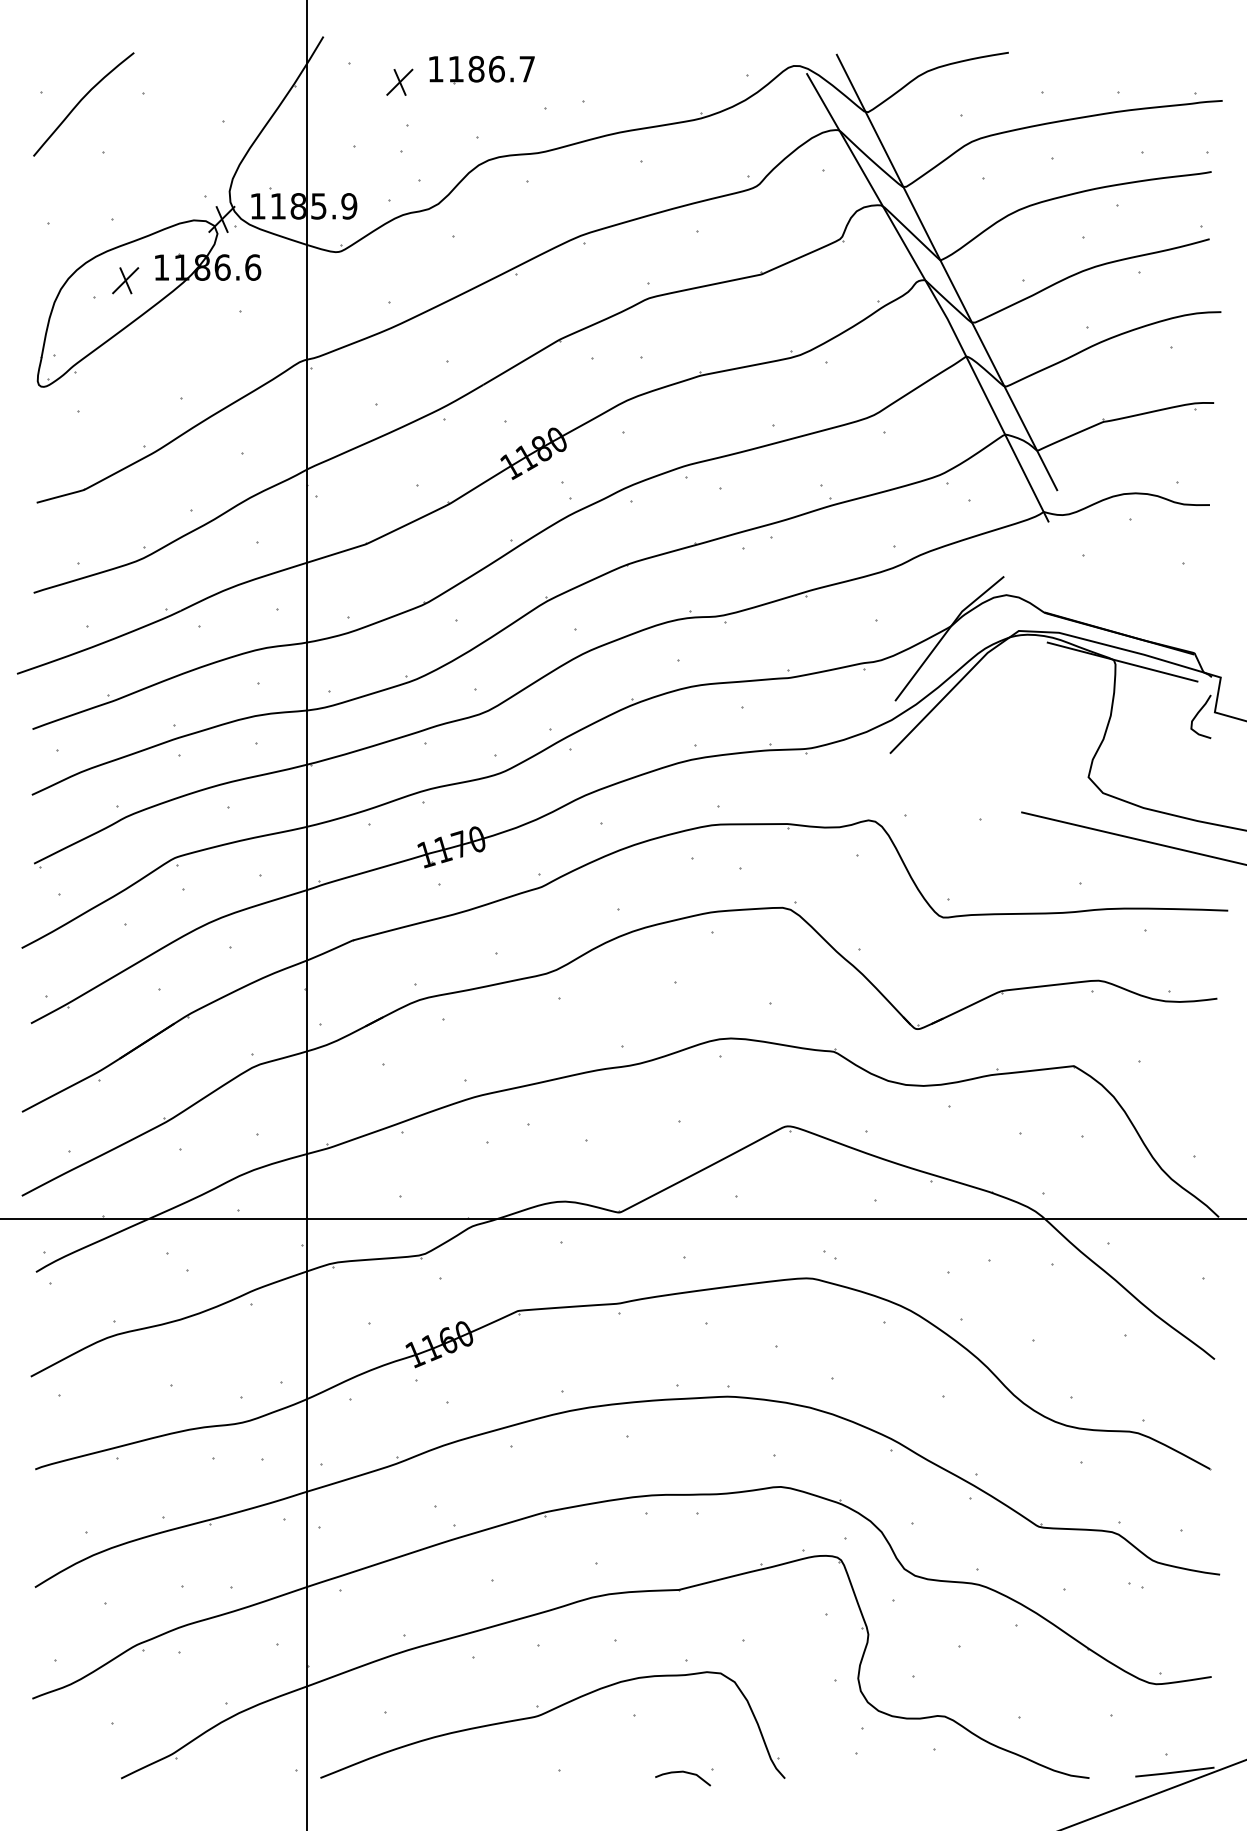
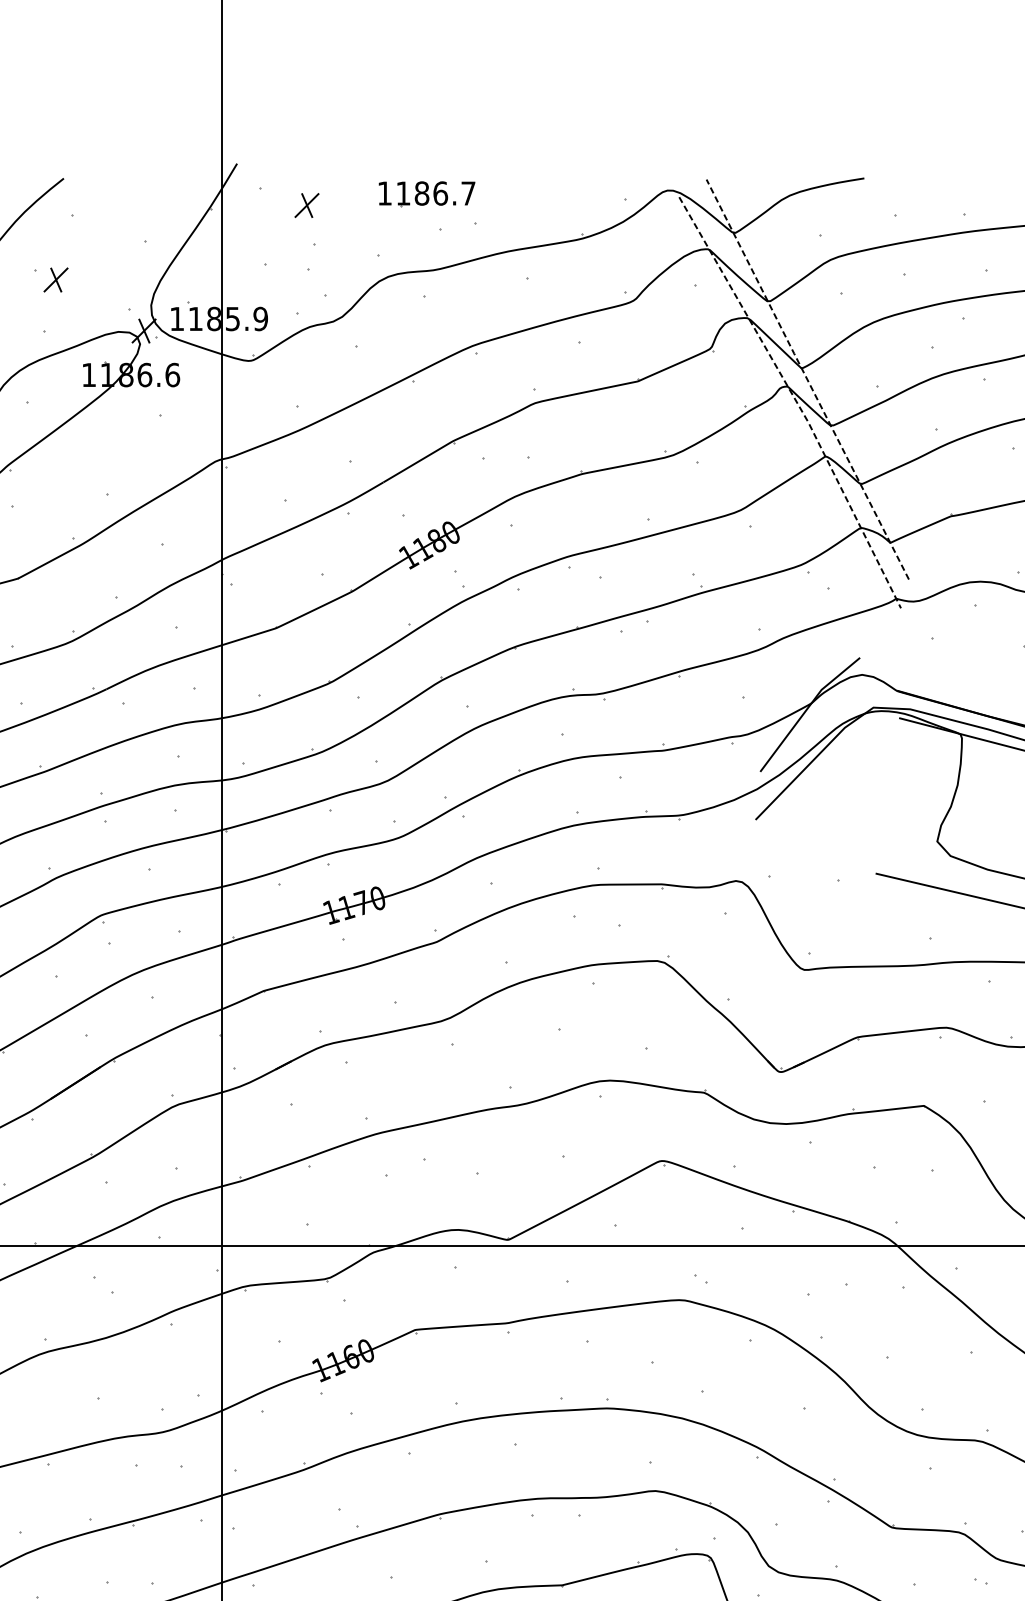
part: (481, 69) -> (426, 193), moved
line: (946, 271) -> (807, 378), solid -> dashed
part: (125, 280) -> (55, 279), moved
line: (934, 295) -> (796, 400), solid -> dashed

